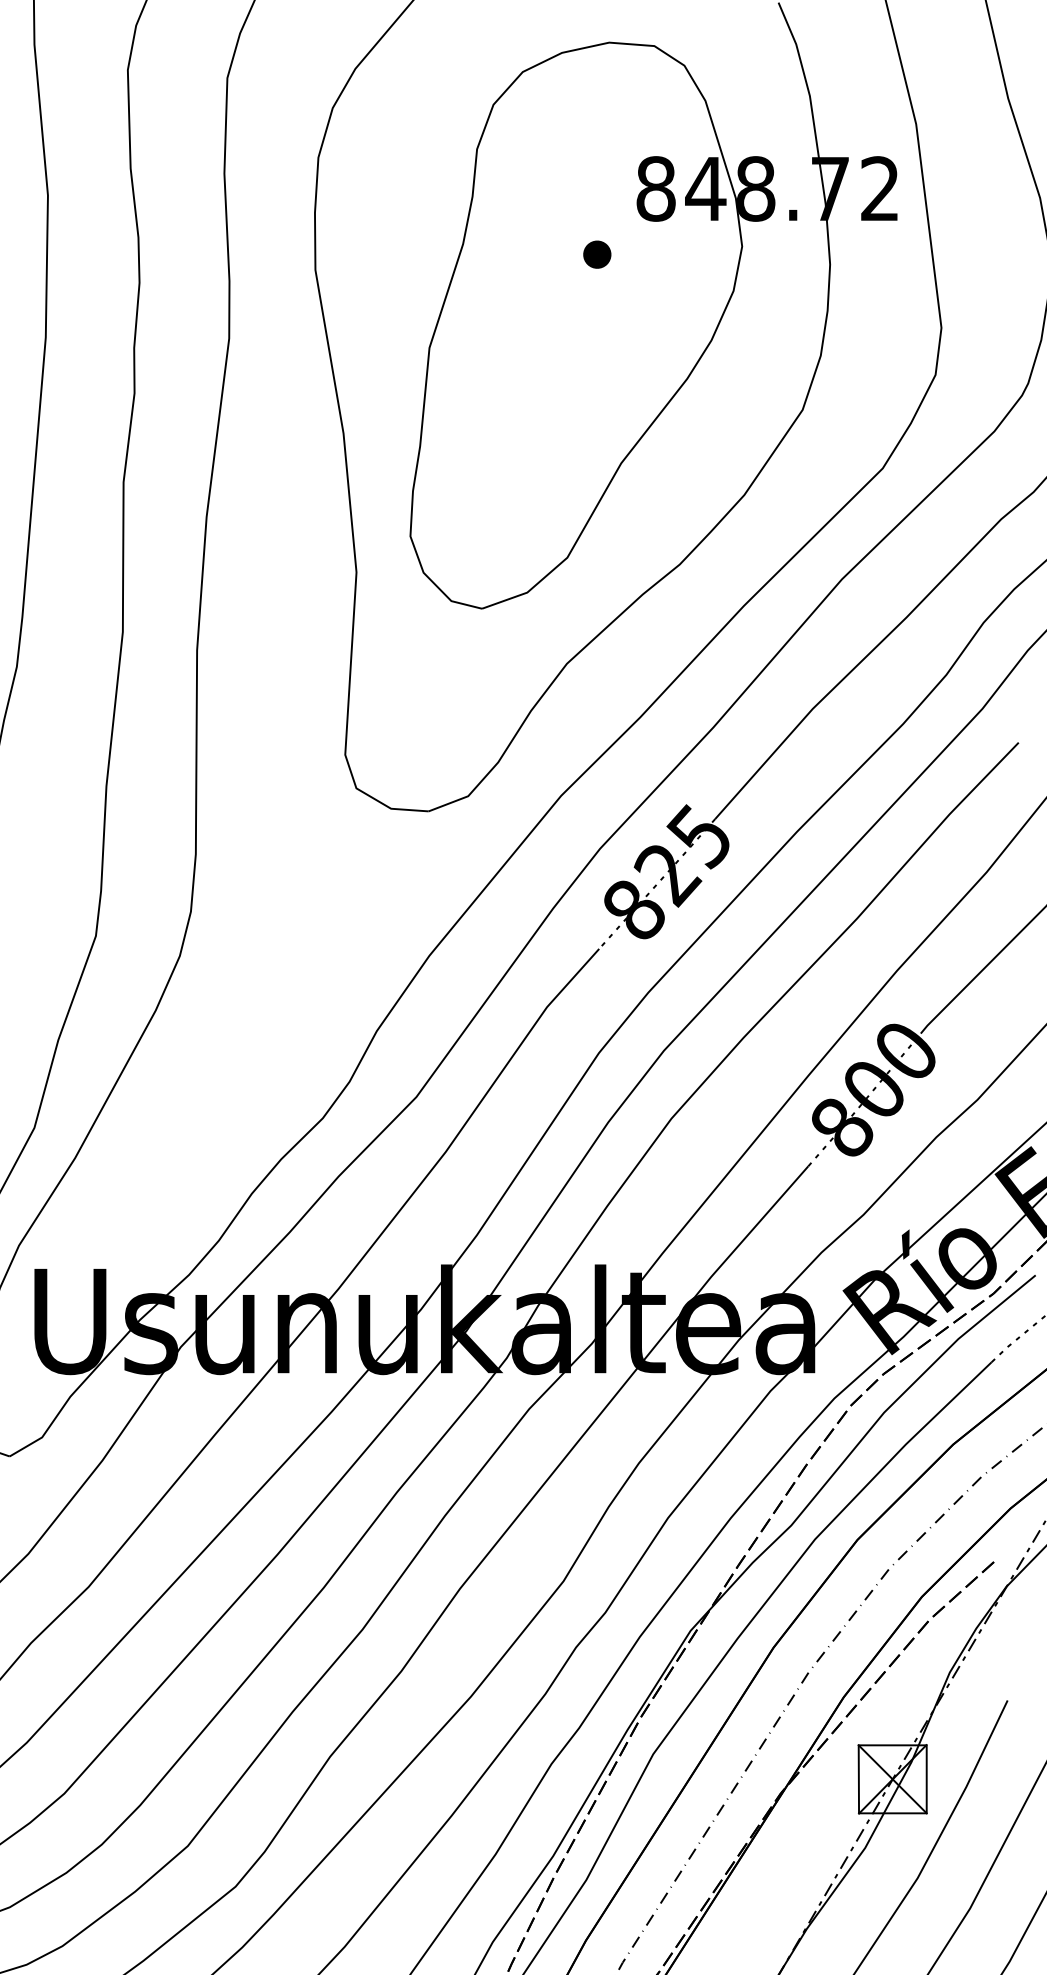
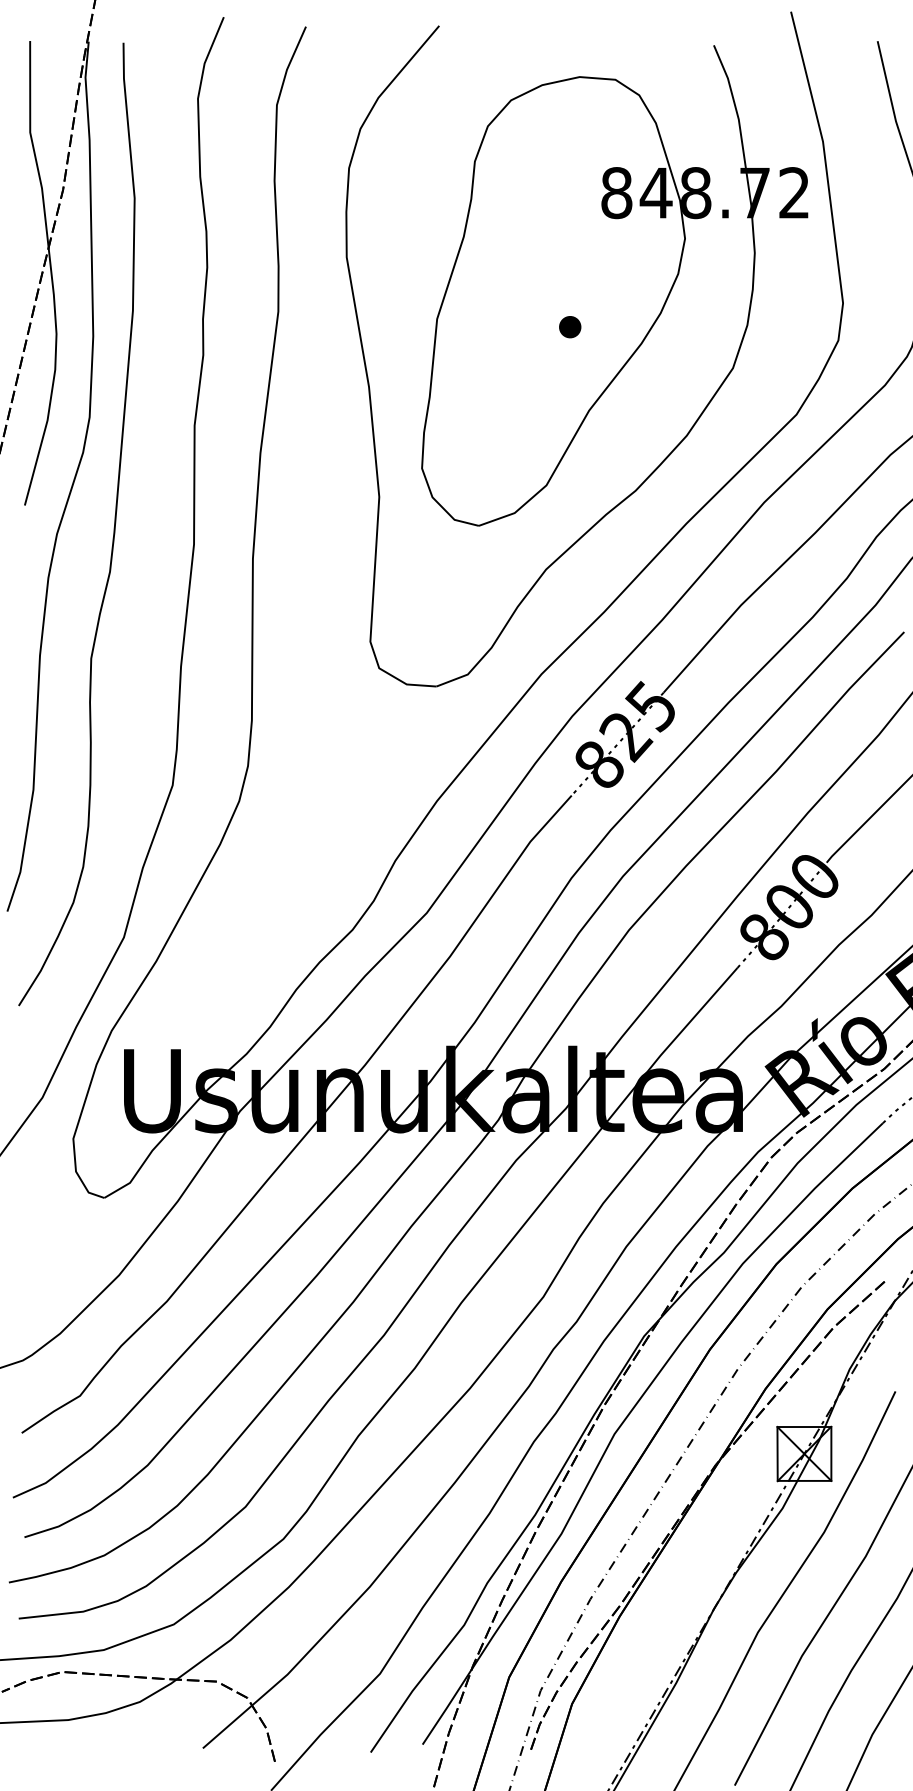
part: (597, 255) -> (570, 327), moved

